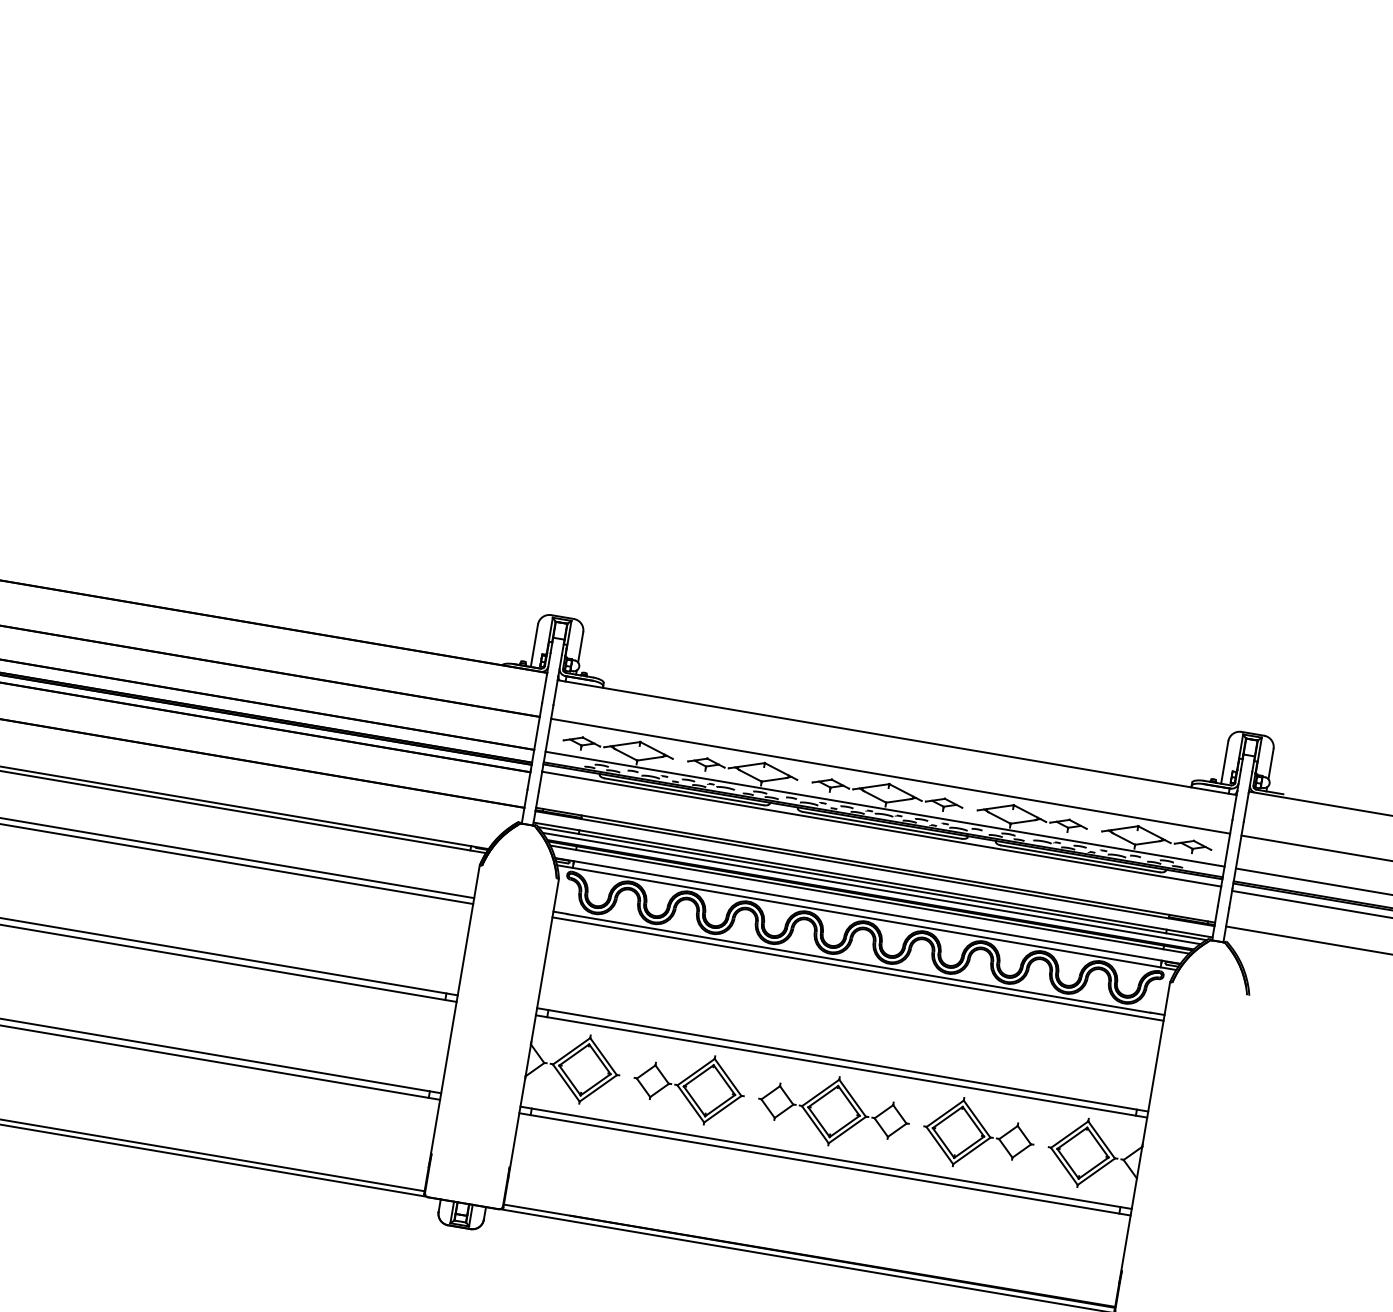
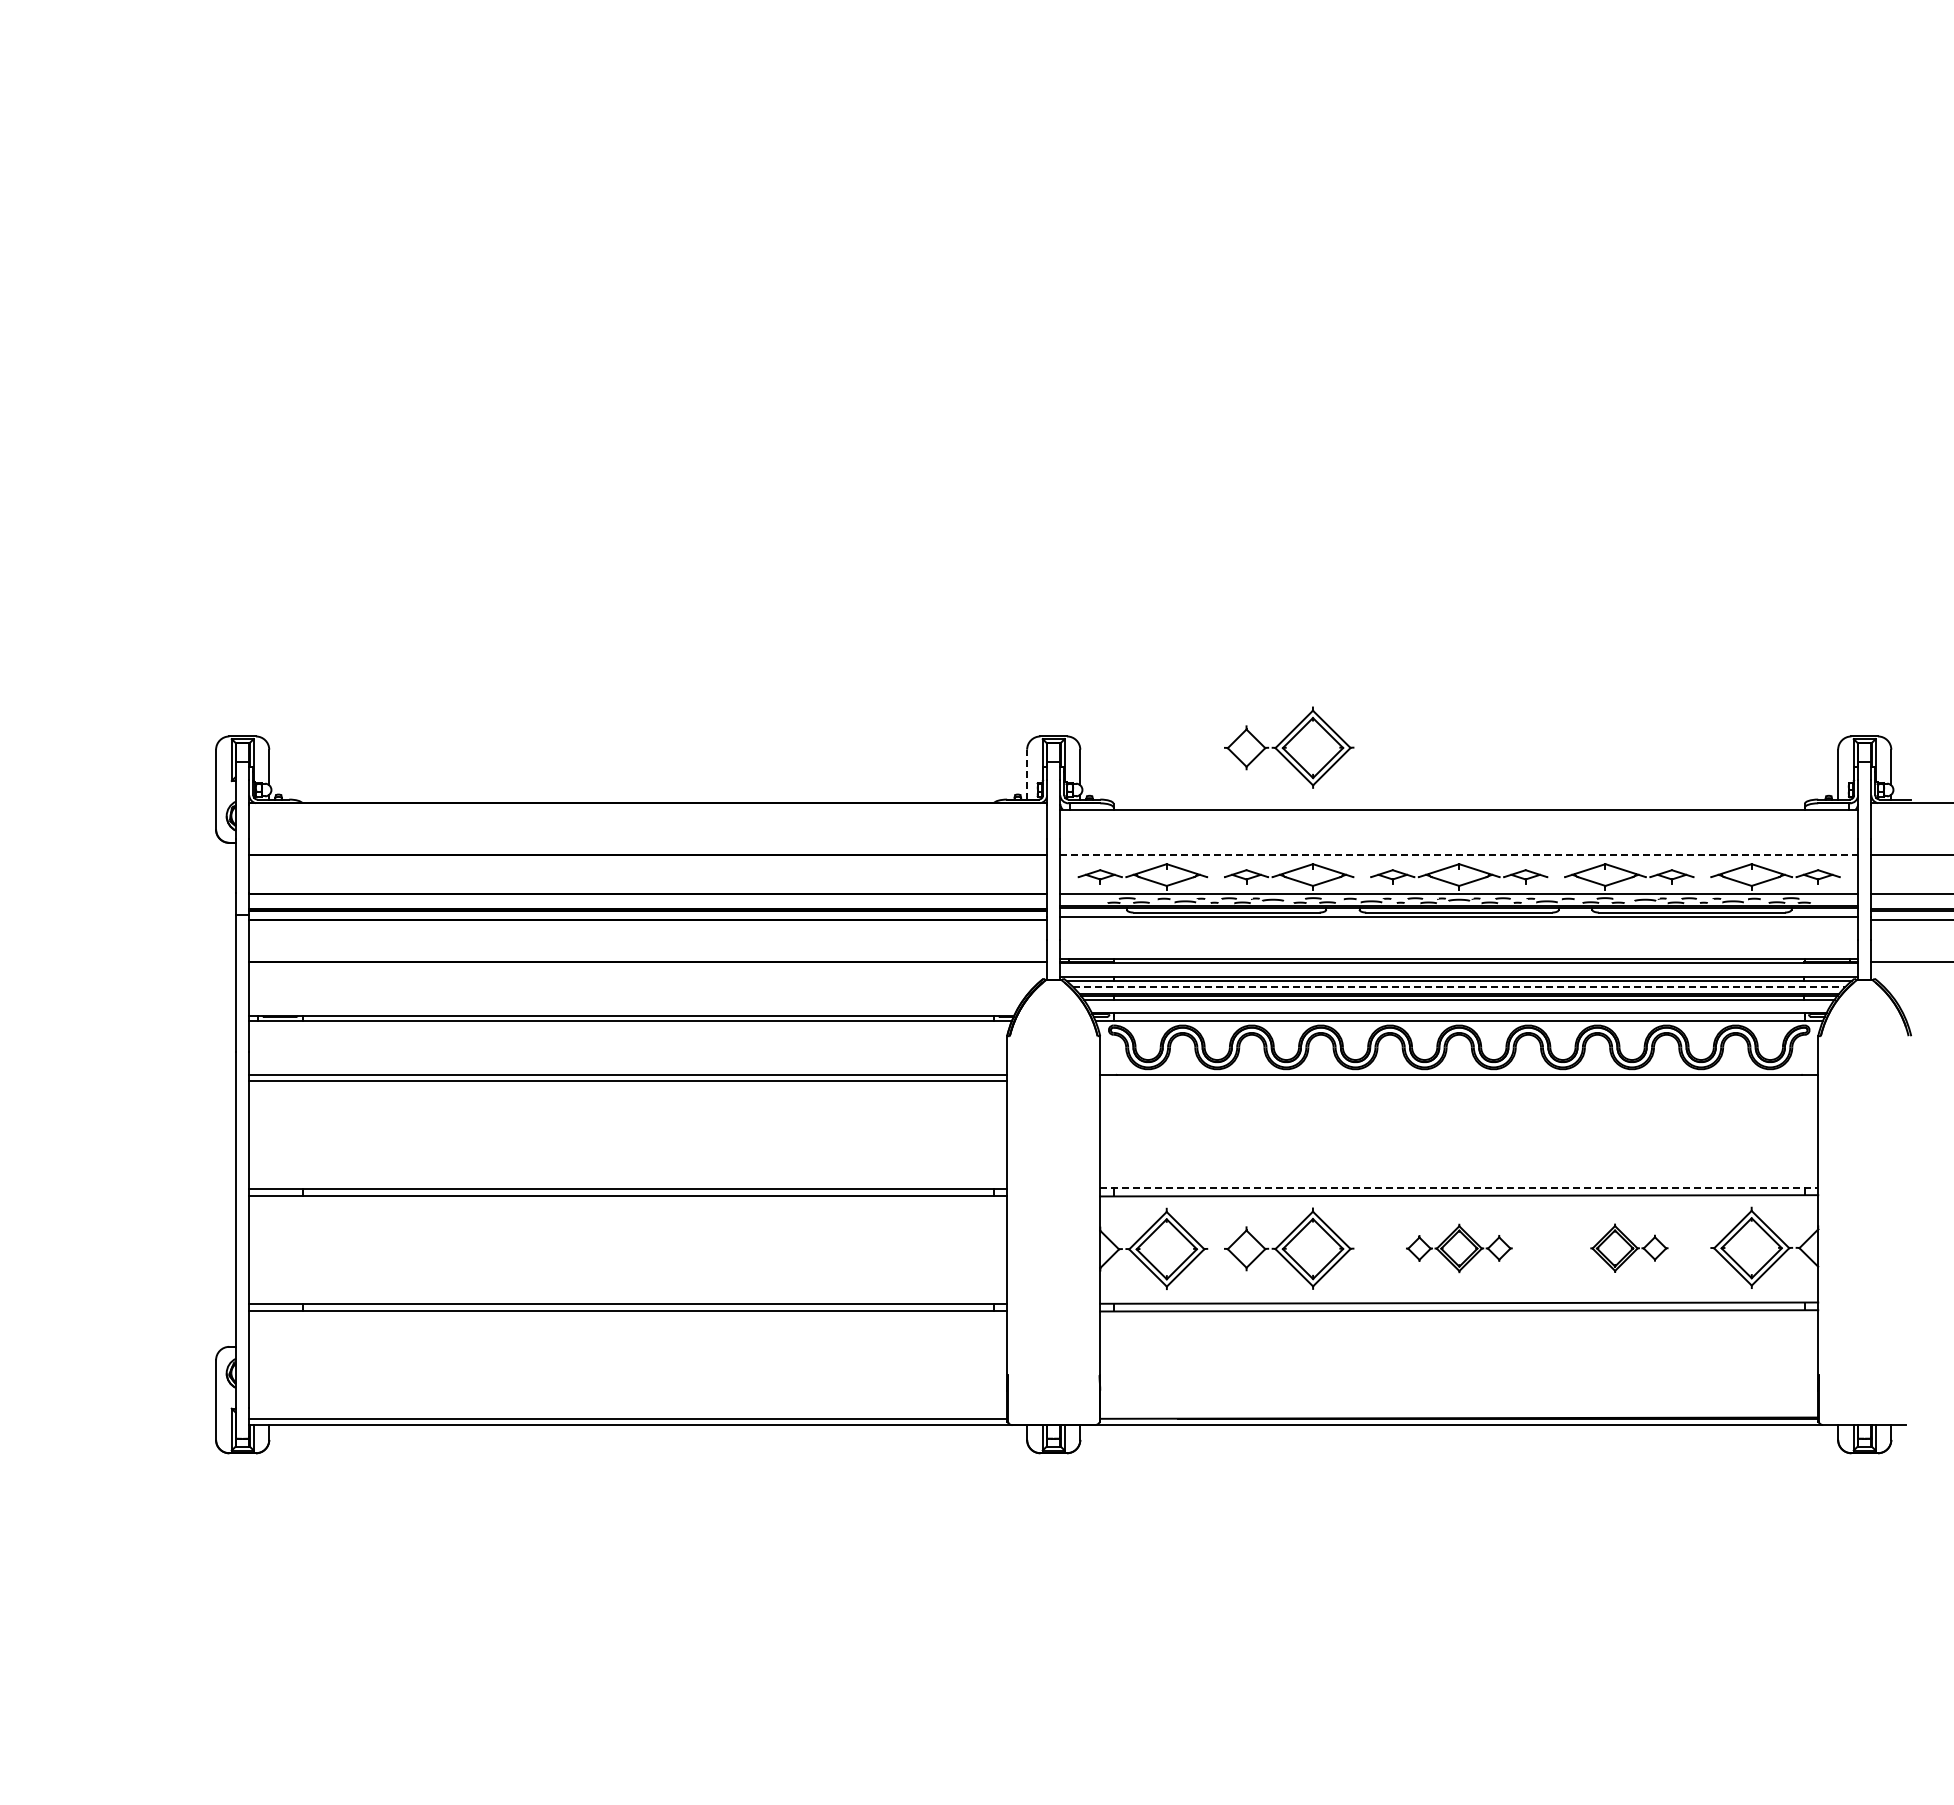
line: (534, 645) -> (1027, 774), solid -> dashed
part: (761, 660) -> (1289, 747), added
line: (890, 775) -> (1459, 854), solid -> dashed
line: (871, 888) -> (1459, 986), solid -> dashed
line: (858, 969) -> (1459, 1081), removed
line: (842, 1060) -> (1459, 1188), solid -> dashed
part: (834, 1111) -> (1459, 1248), size x0.6
part: (978, 1135) -> (1629, 1248), size x0.6

